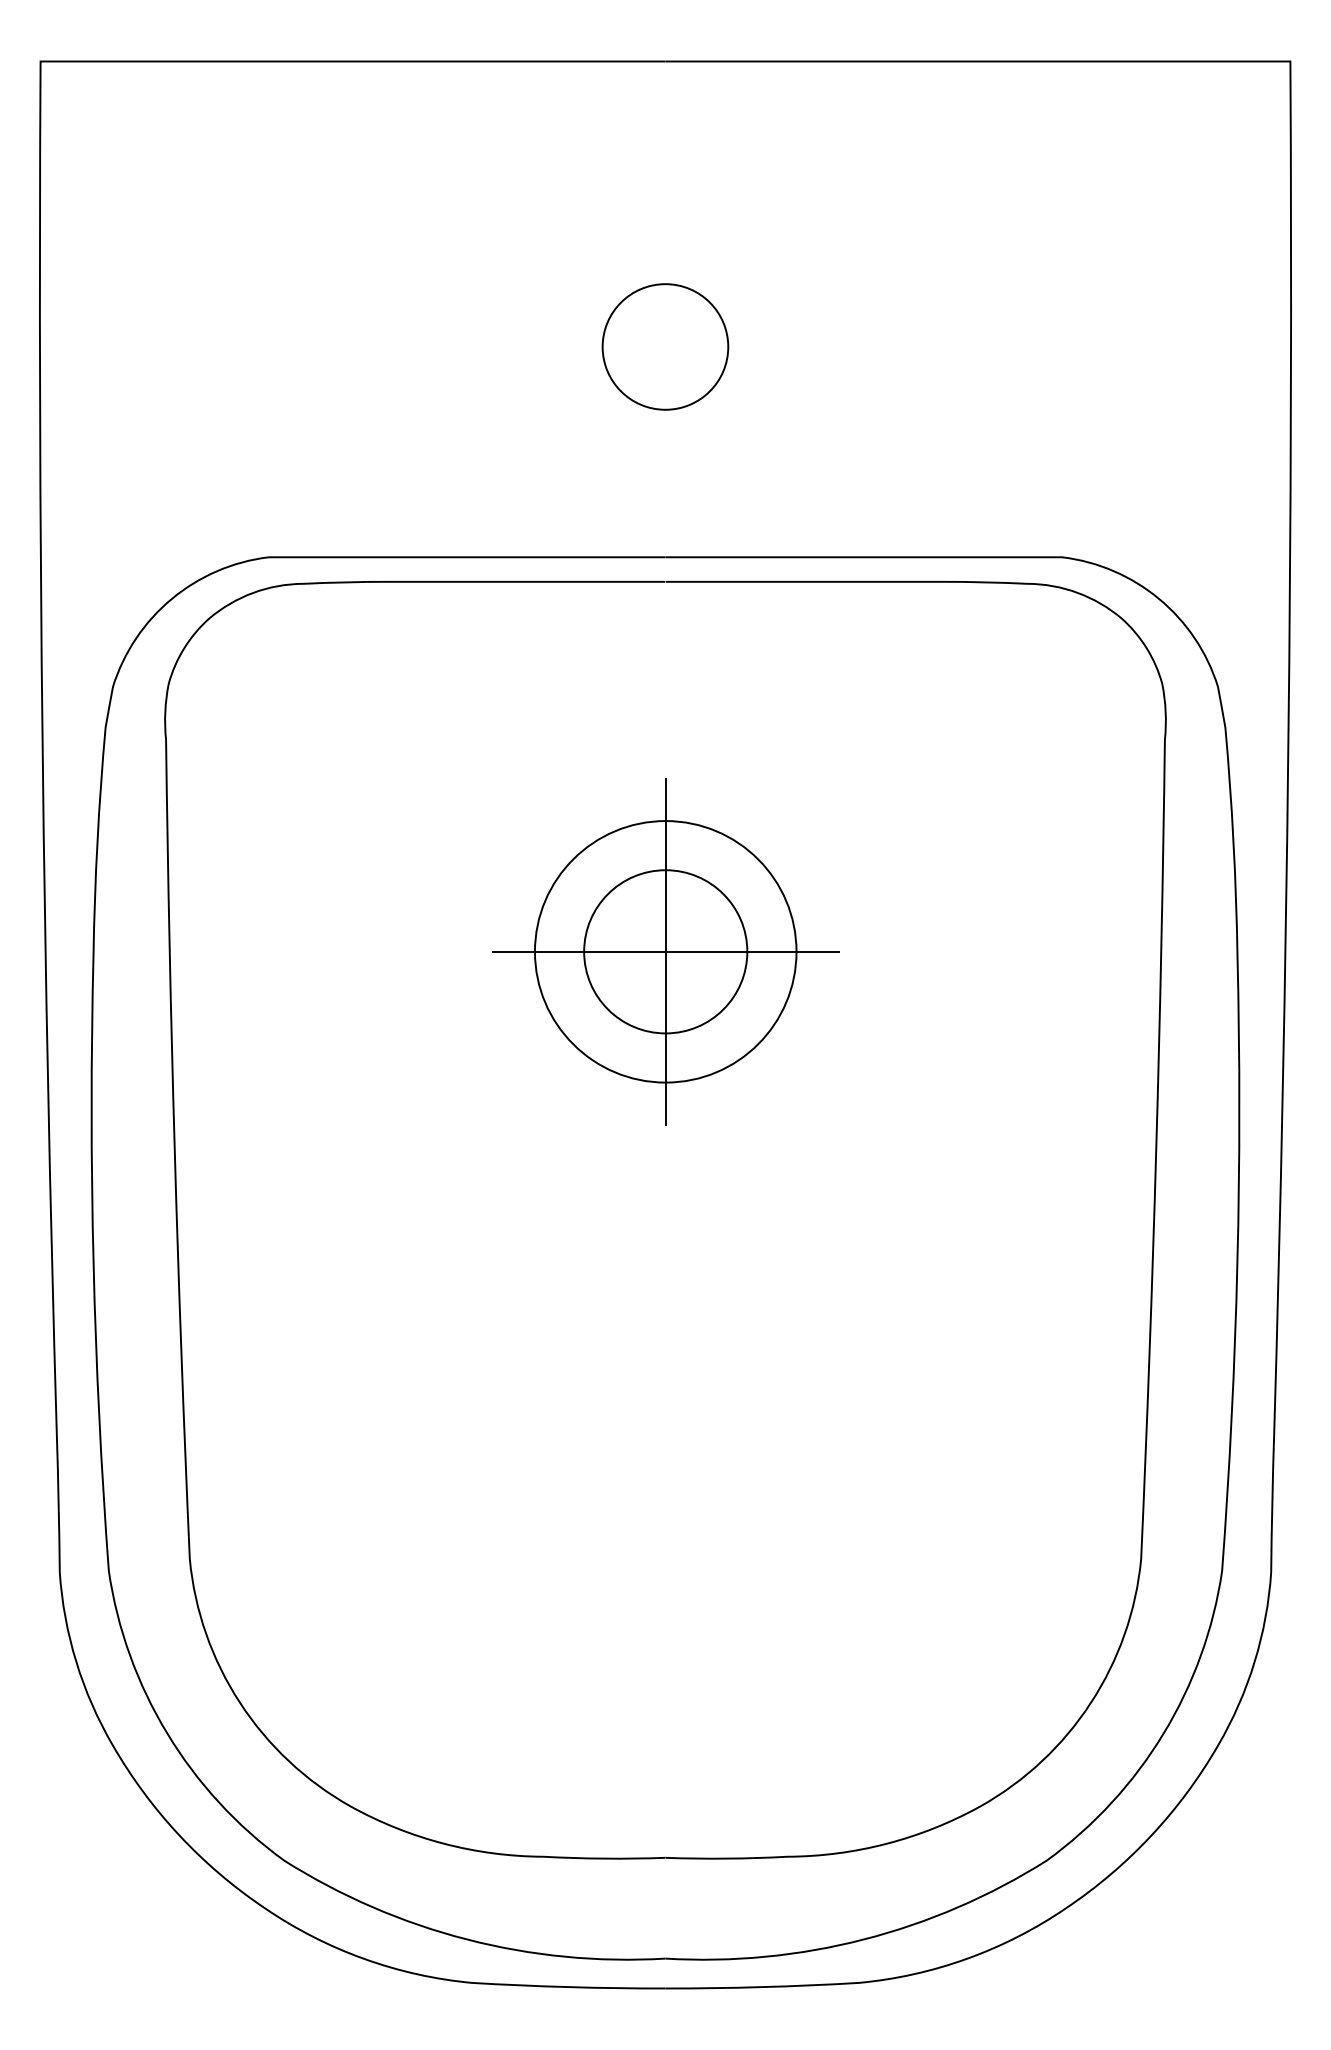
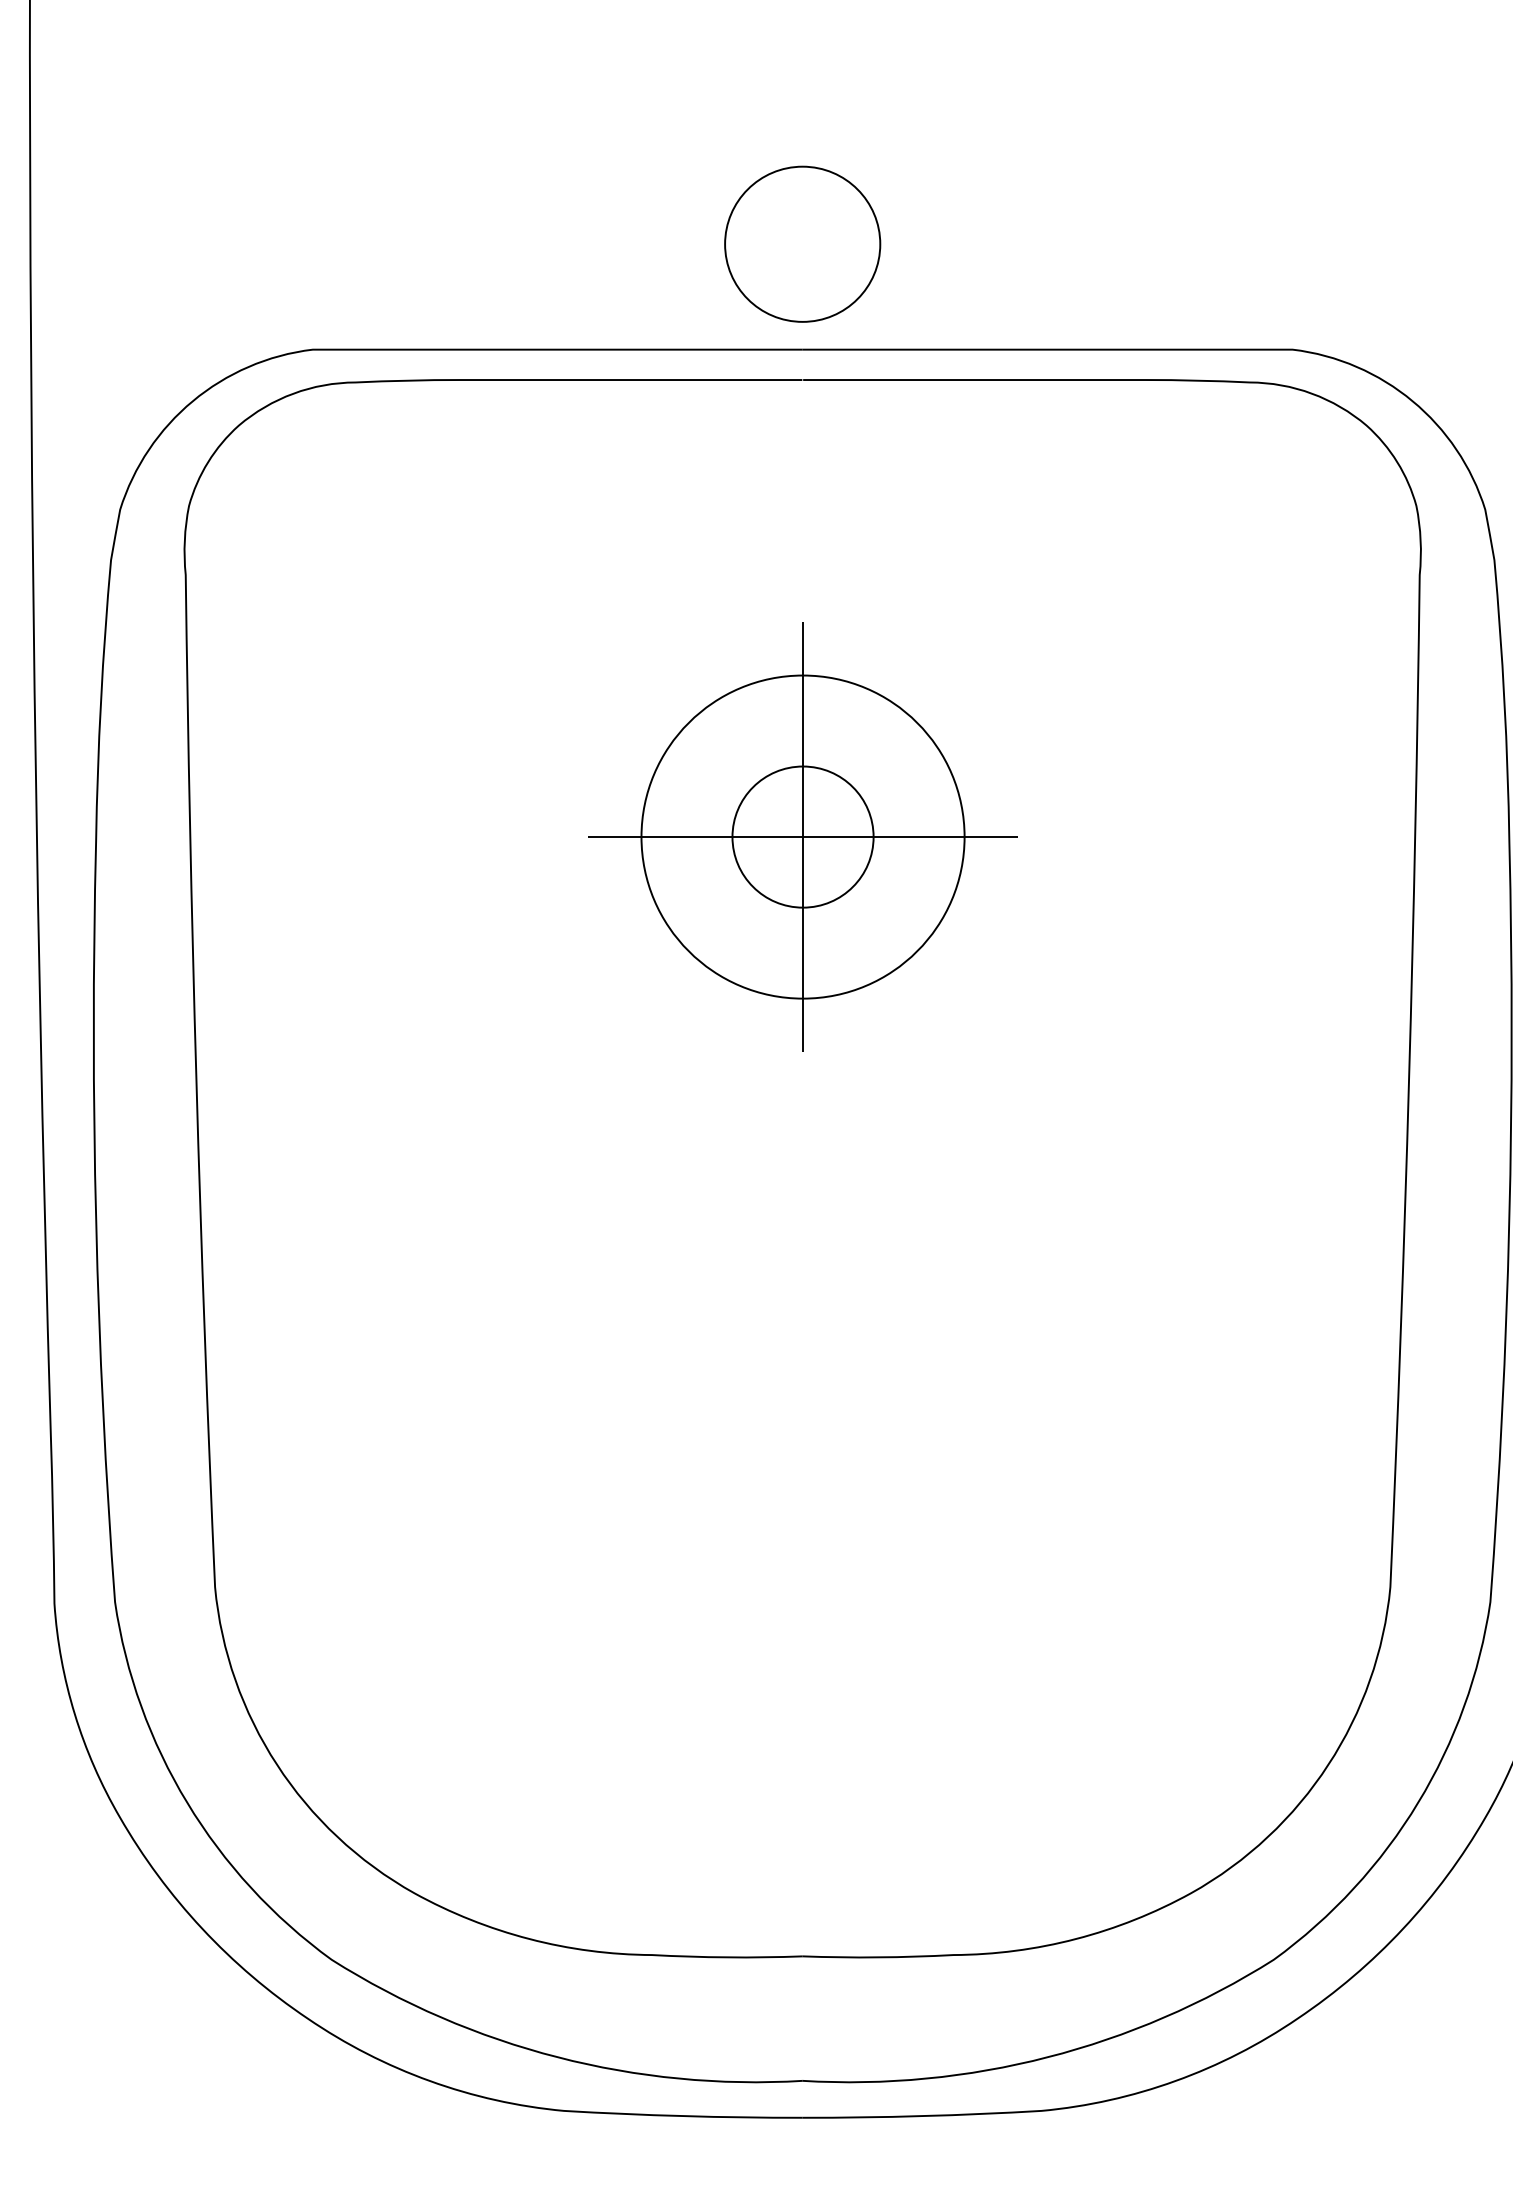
circle: (665, 346) -> (802, 243), moved
circle: (665, 951) -> (802, 836), size x0.7

